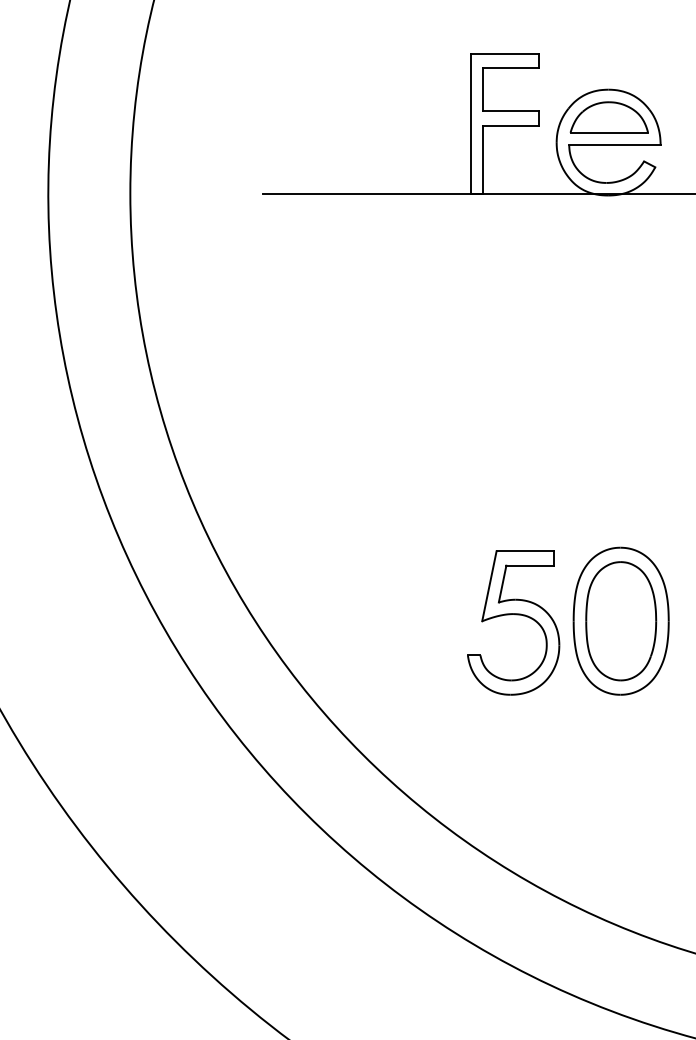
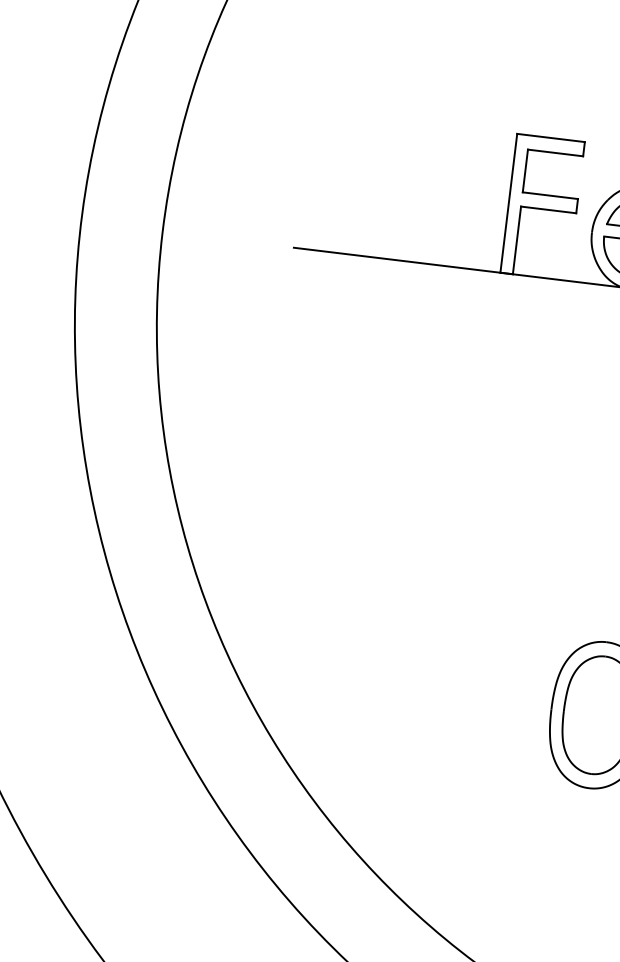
part: (515, 615) -> (494, 696), removed

